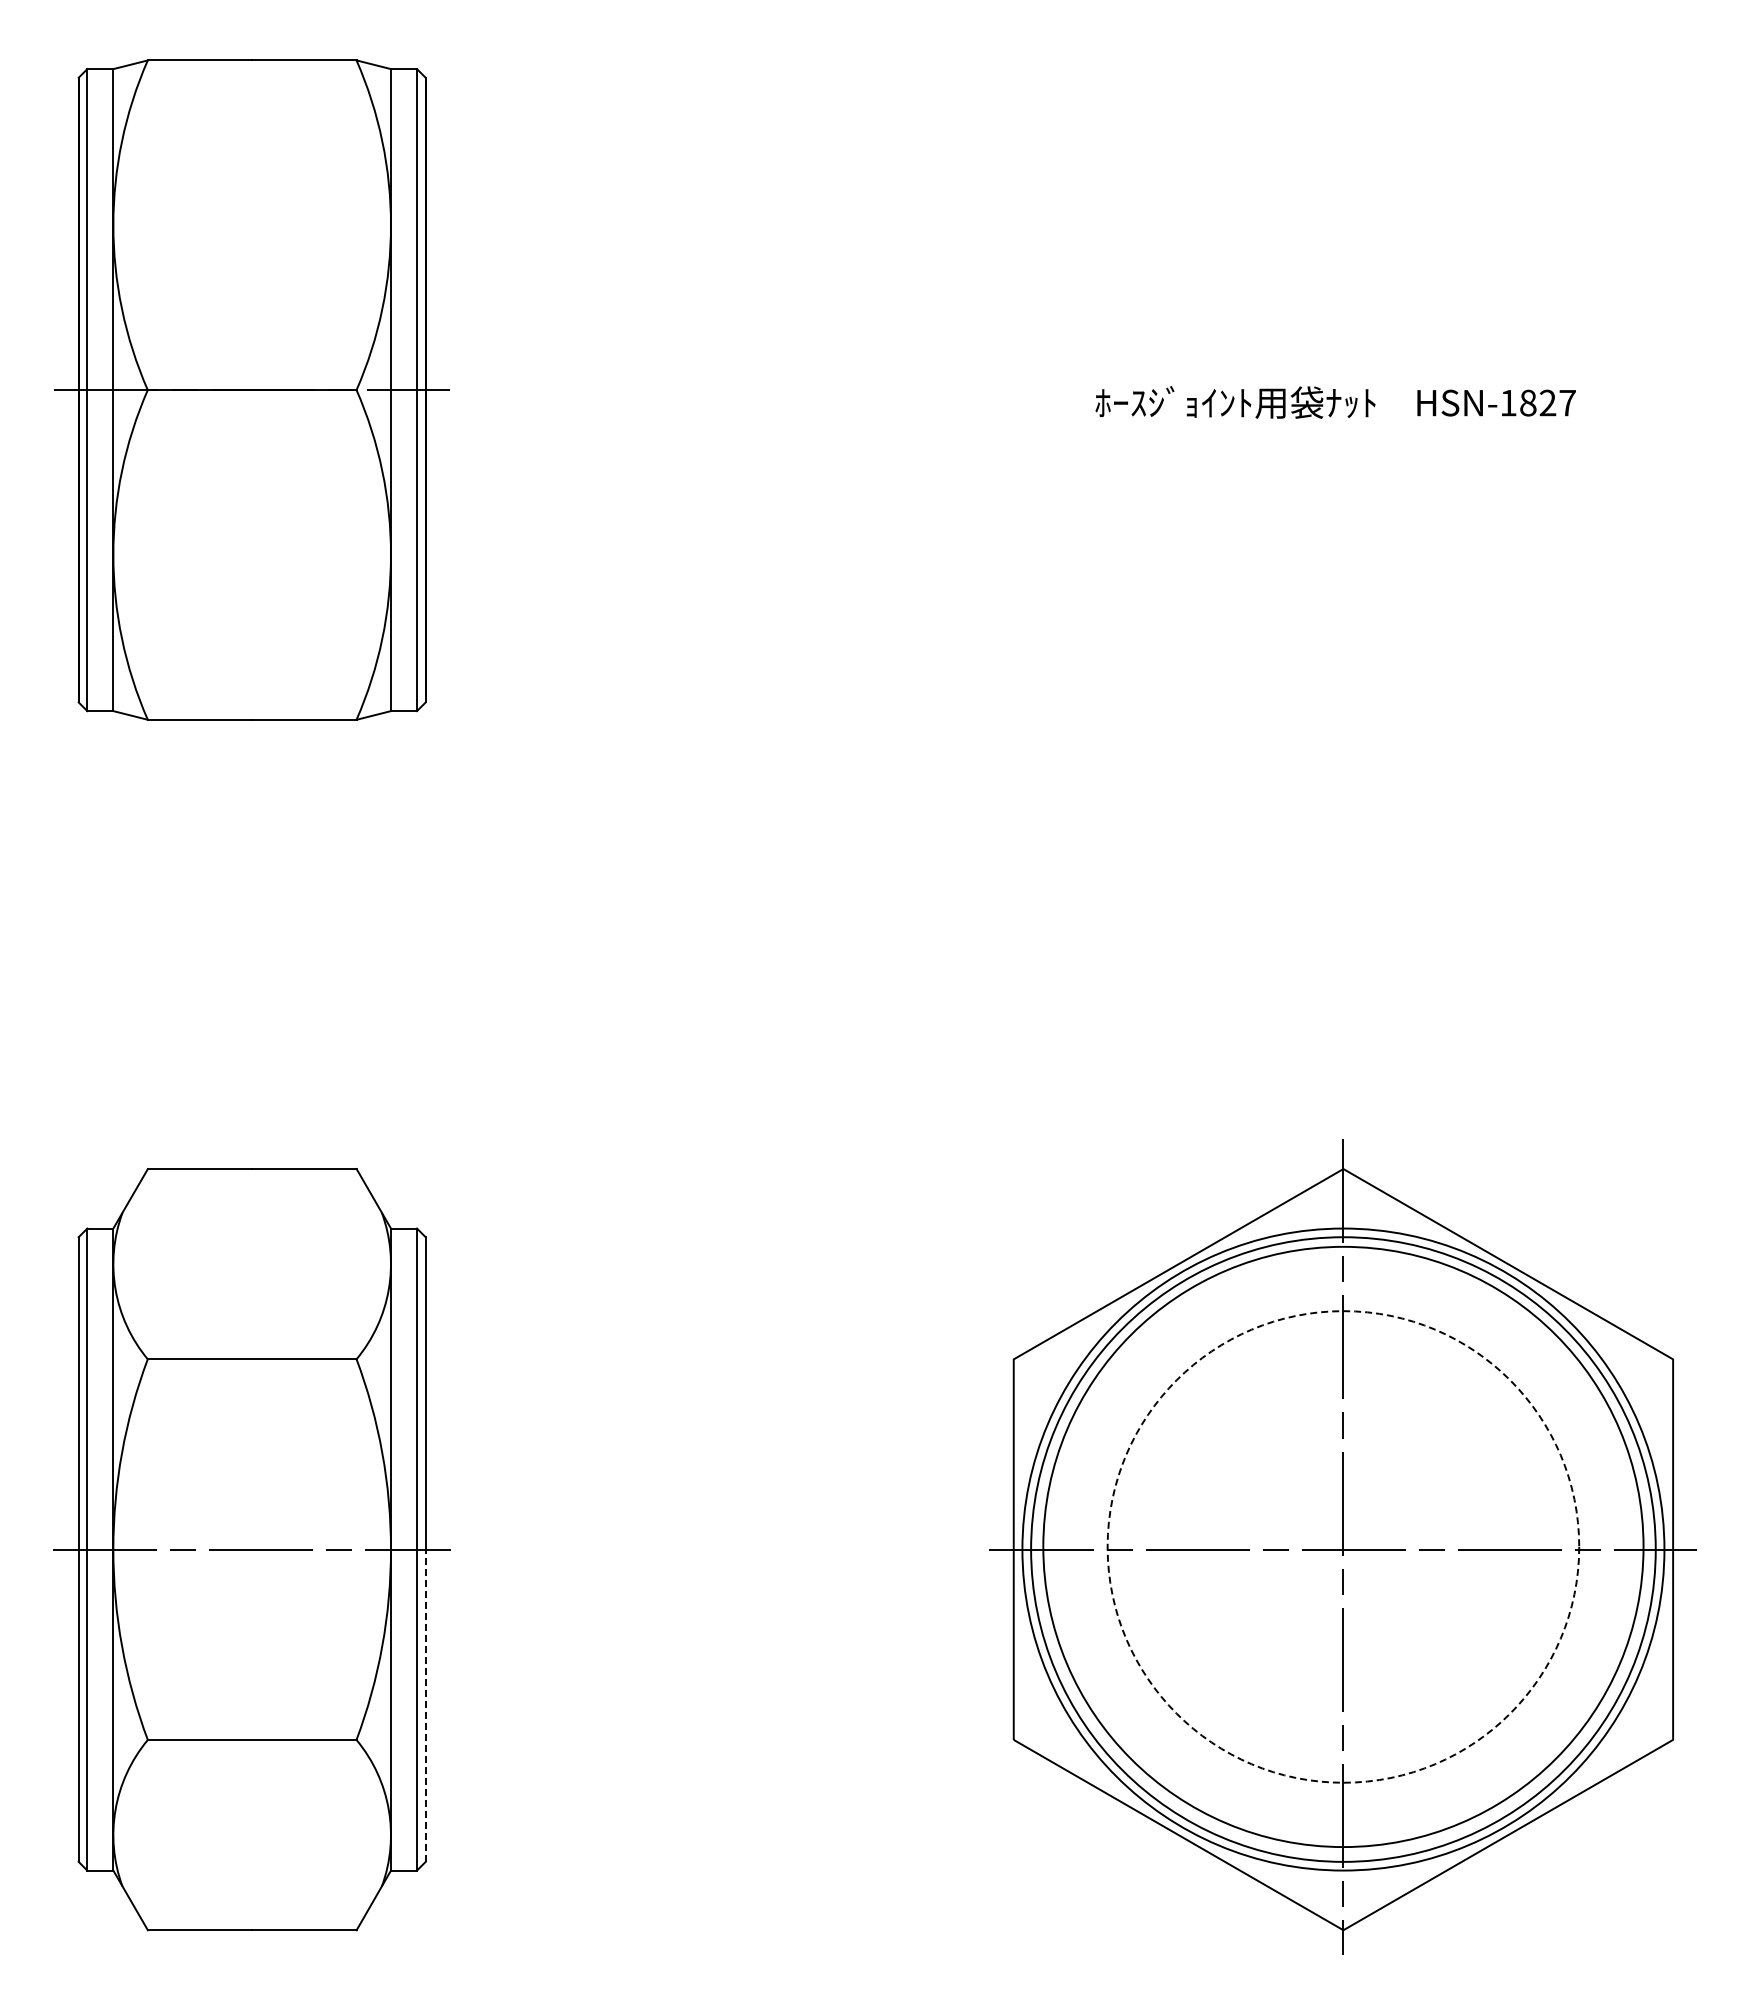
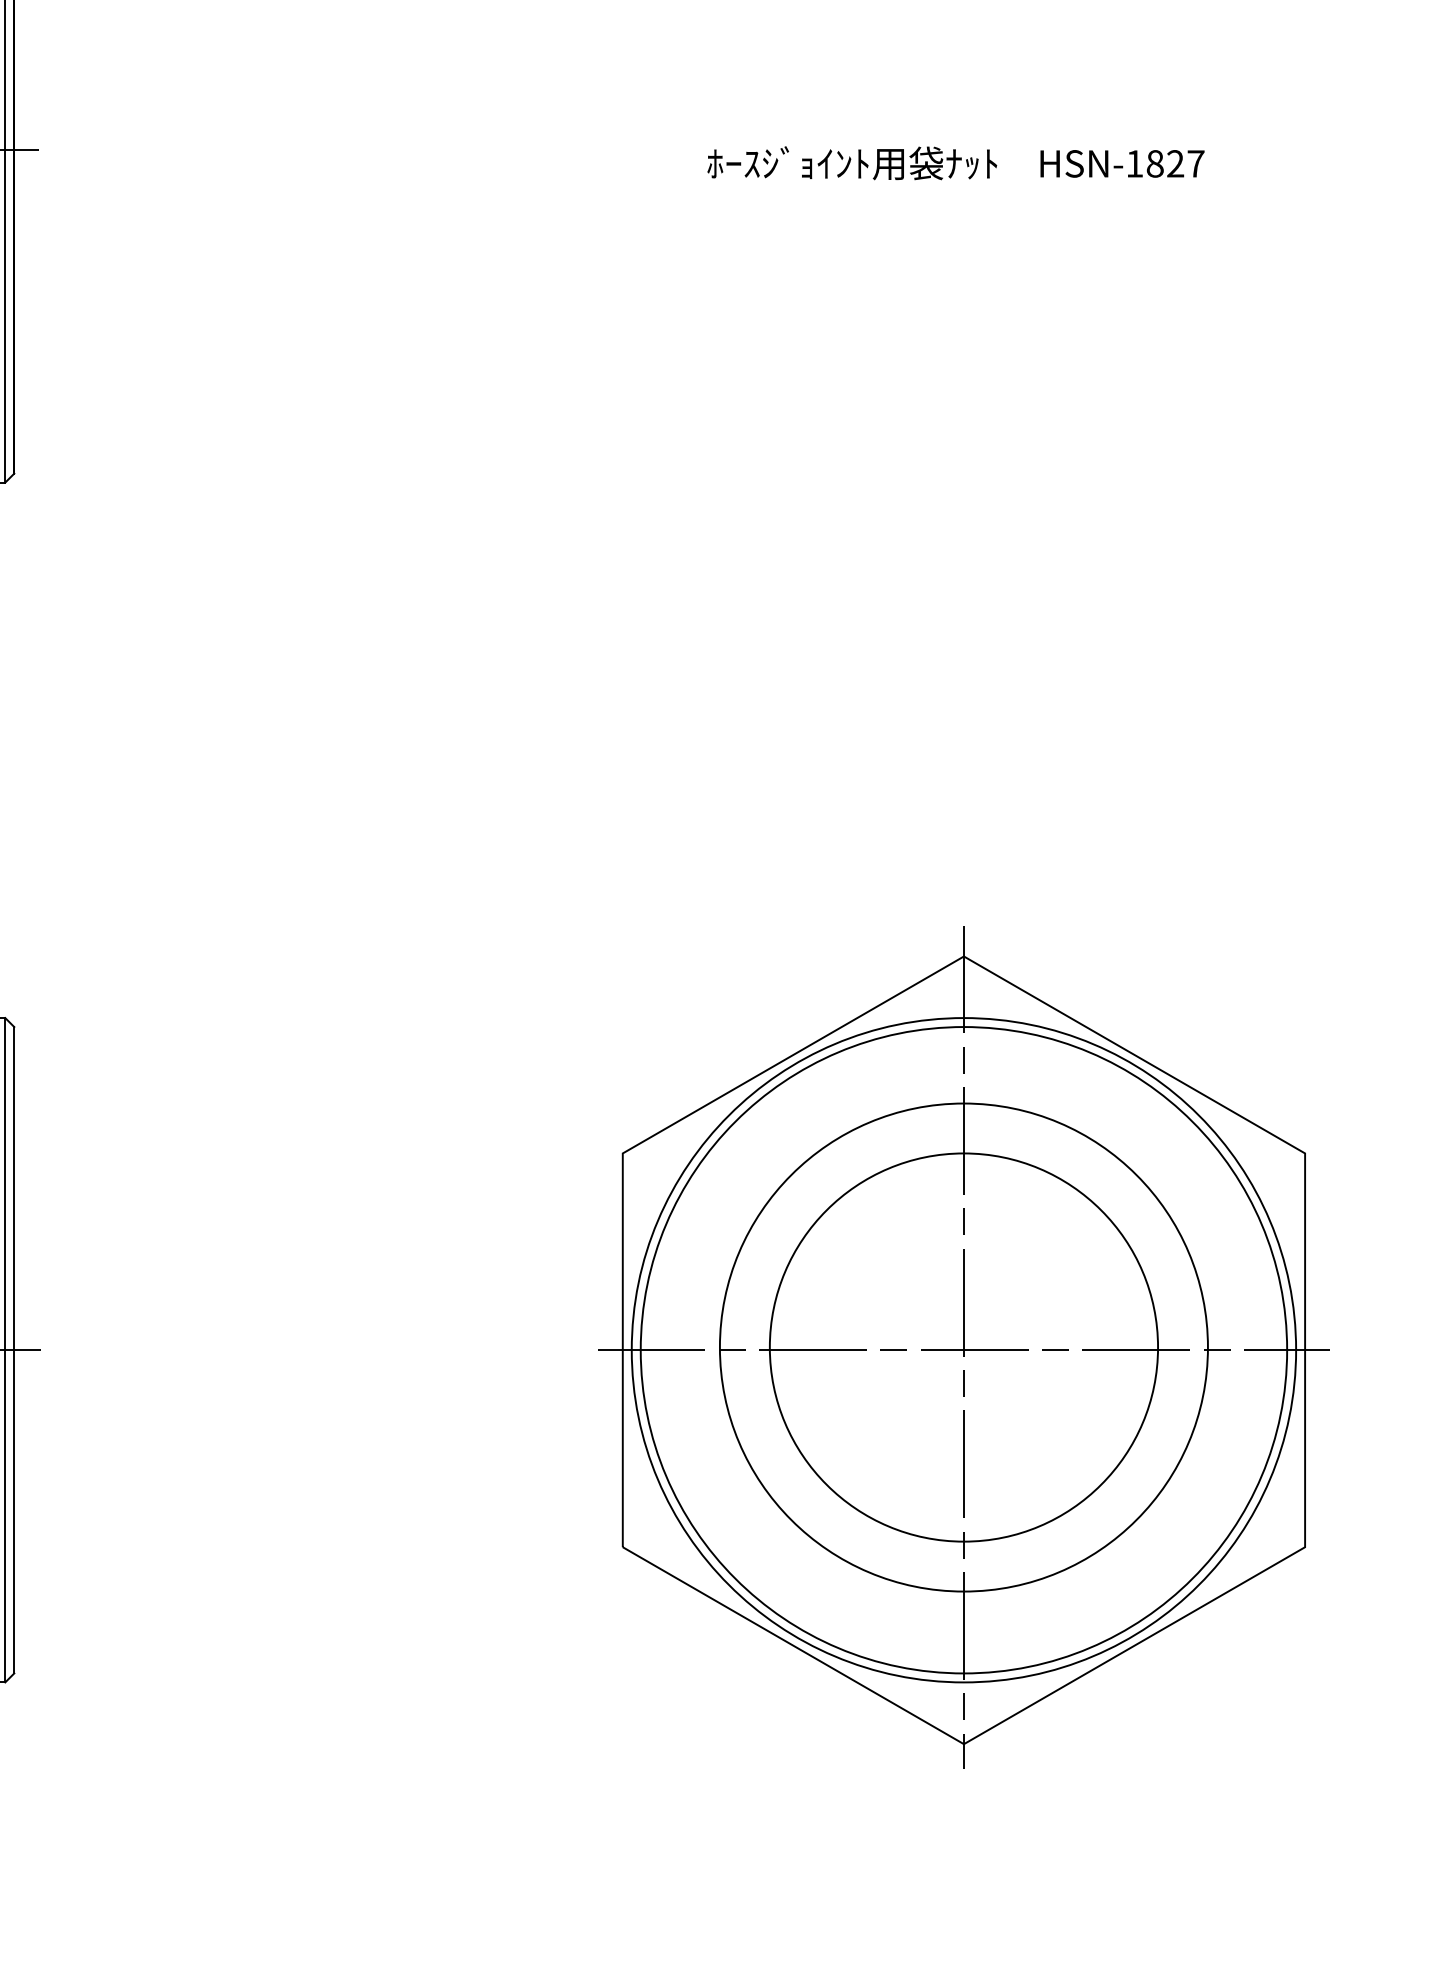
circle: (1343, 1546) -> (964, 1347), dashed -> solid
circle: (1343, 1546) -> (964, 1347), size x0.62
line: (425, 1705) -> (14, 1511), dashed -> solid

